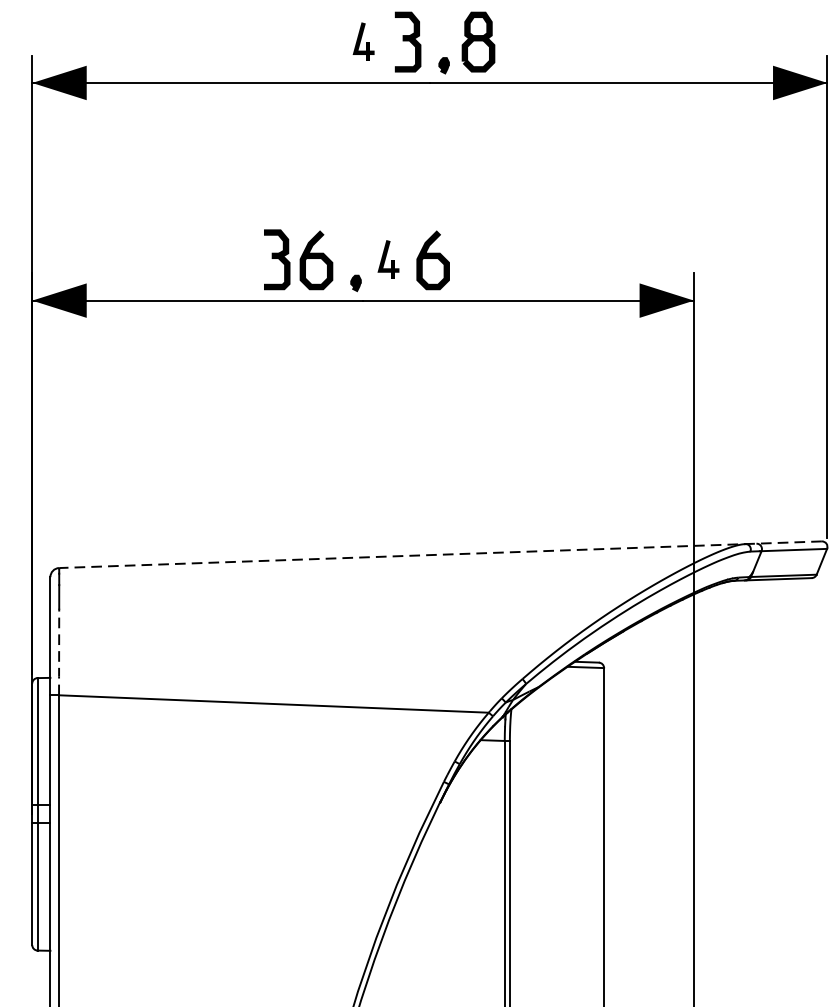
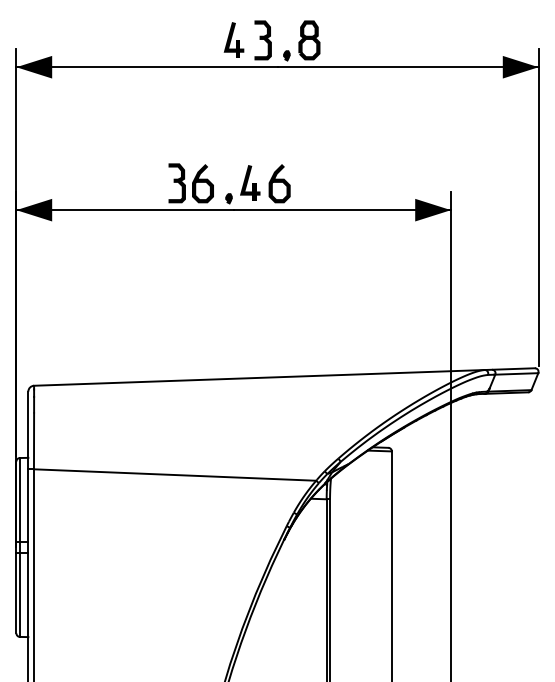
part: (362, 40) -> (233, 39), size x1.43
part: (388, 258) -> (250, 182), size x1.43
line: (440, 555) -> (284, 377), dashed -> solid
line: (59, 652) -> (34, 441), dashed -> solid

